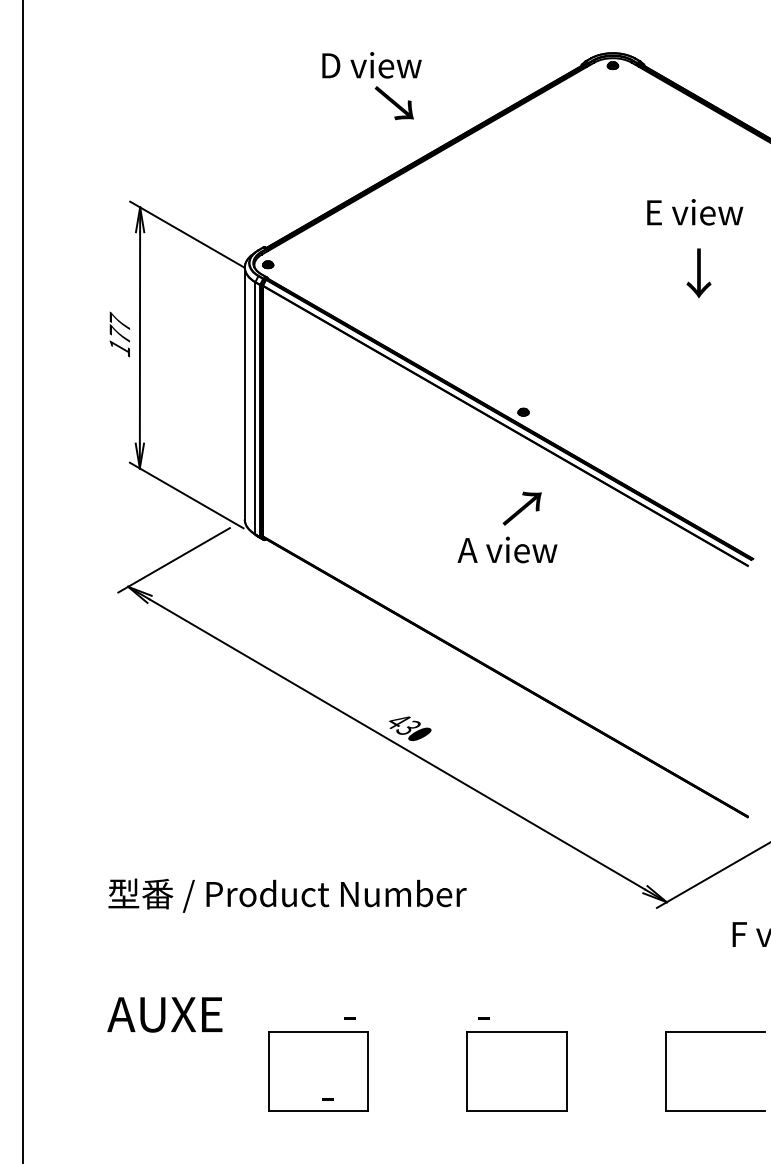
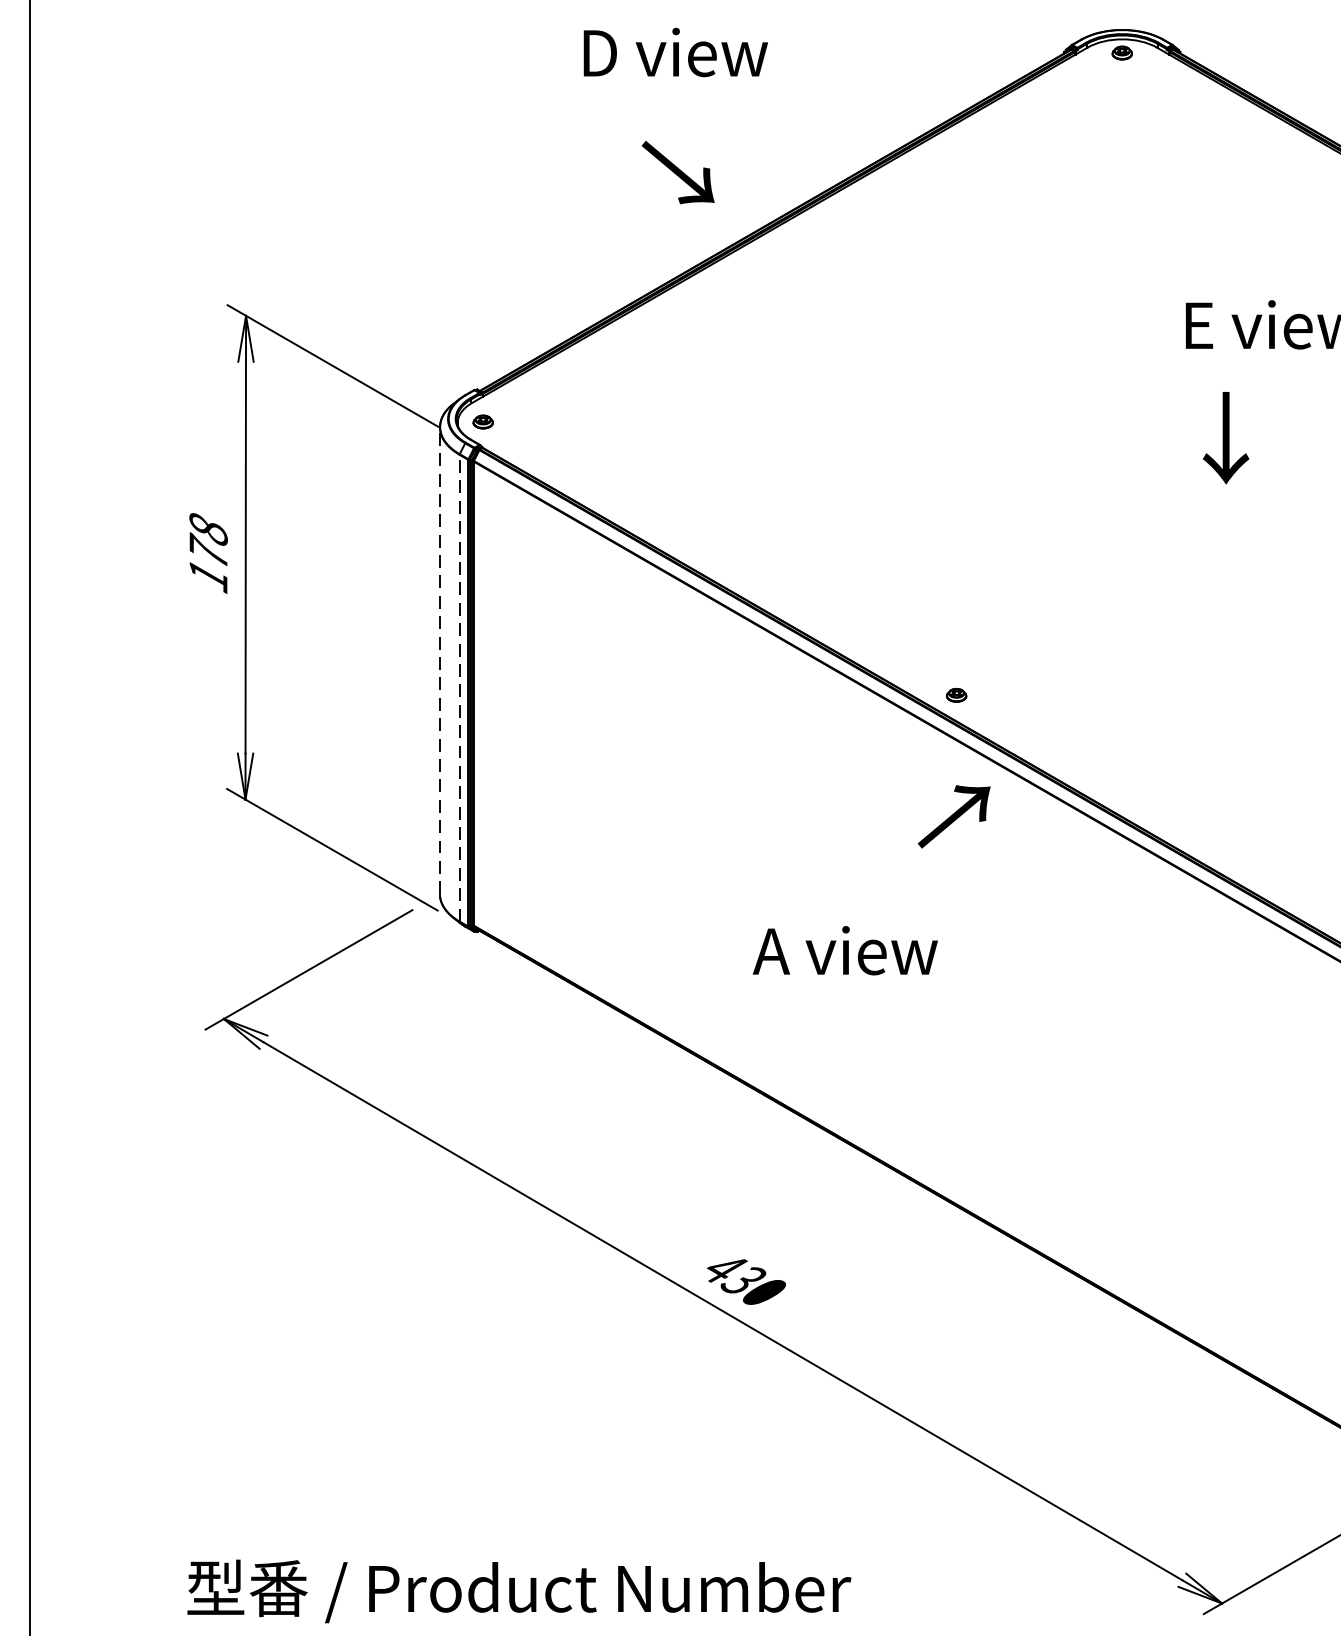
text: (393, 103) -> (676, 173), moved
text: (698, 273) -> (1225, 438), moved
text: (119, 321) -> (207, 527), 177 -> 178
line: (244, 393) -> (439, 660), solid -> dashed
line: (255, 408) -> (459, 688), solid -> dashed
text: (521, 508) -> (952, 816), moved
text: (507, 549) -> (845, 949), moved

